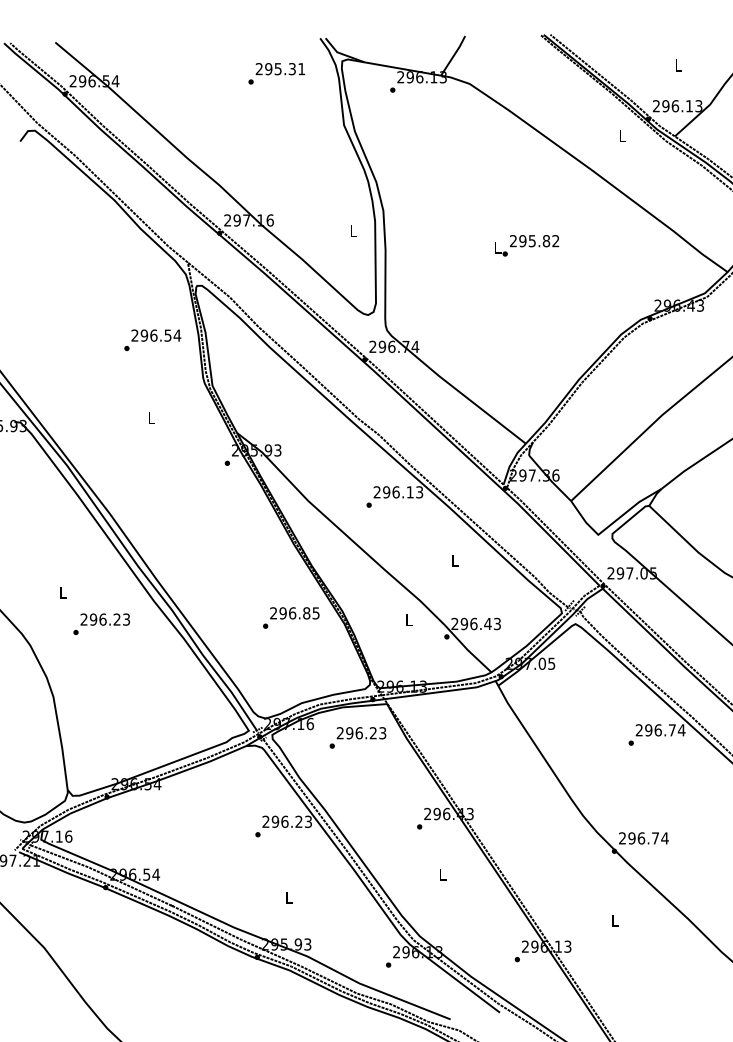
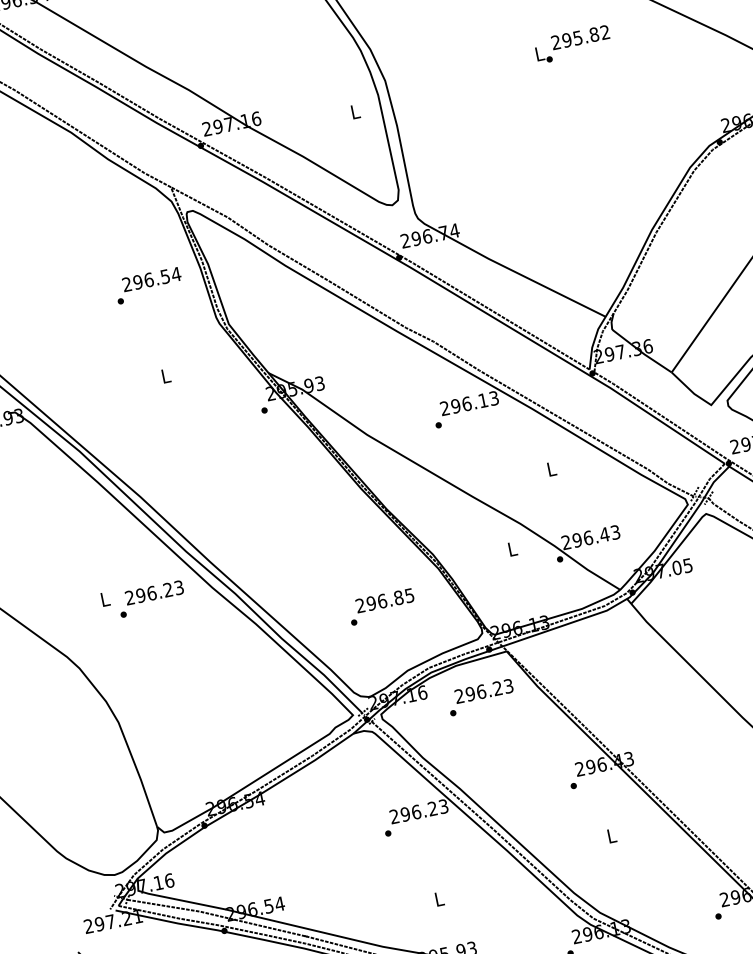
text: (527, 245) -> (573, 44), moved
text: (291, 617) -> (382, 606), moved
text: (101, 623) -> (151, 598), moved

